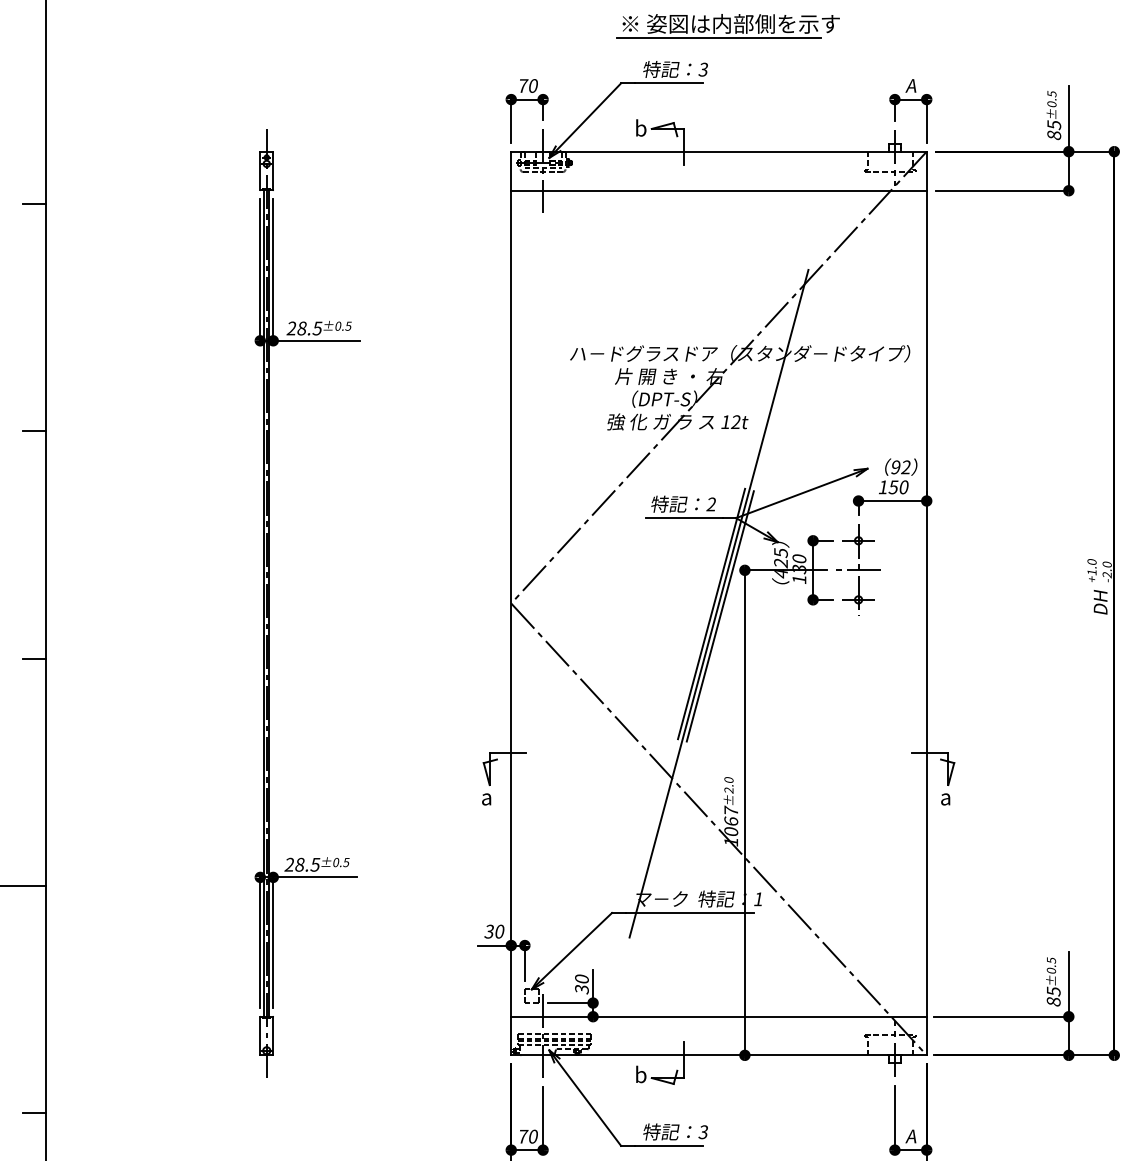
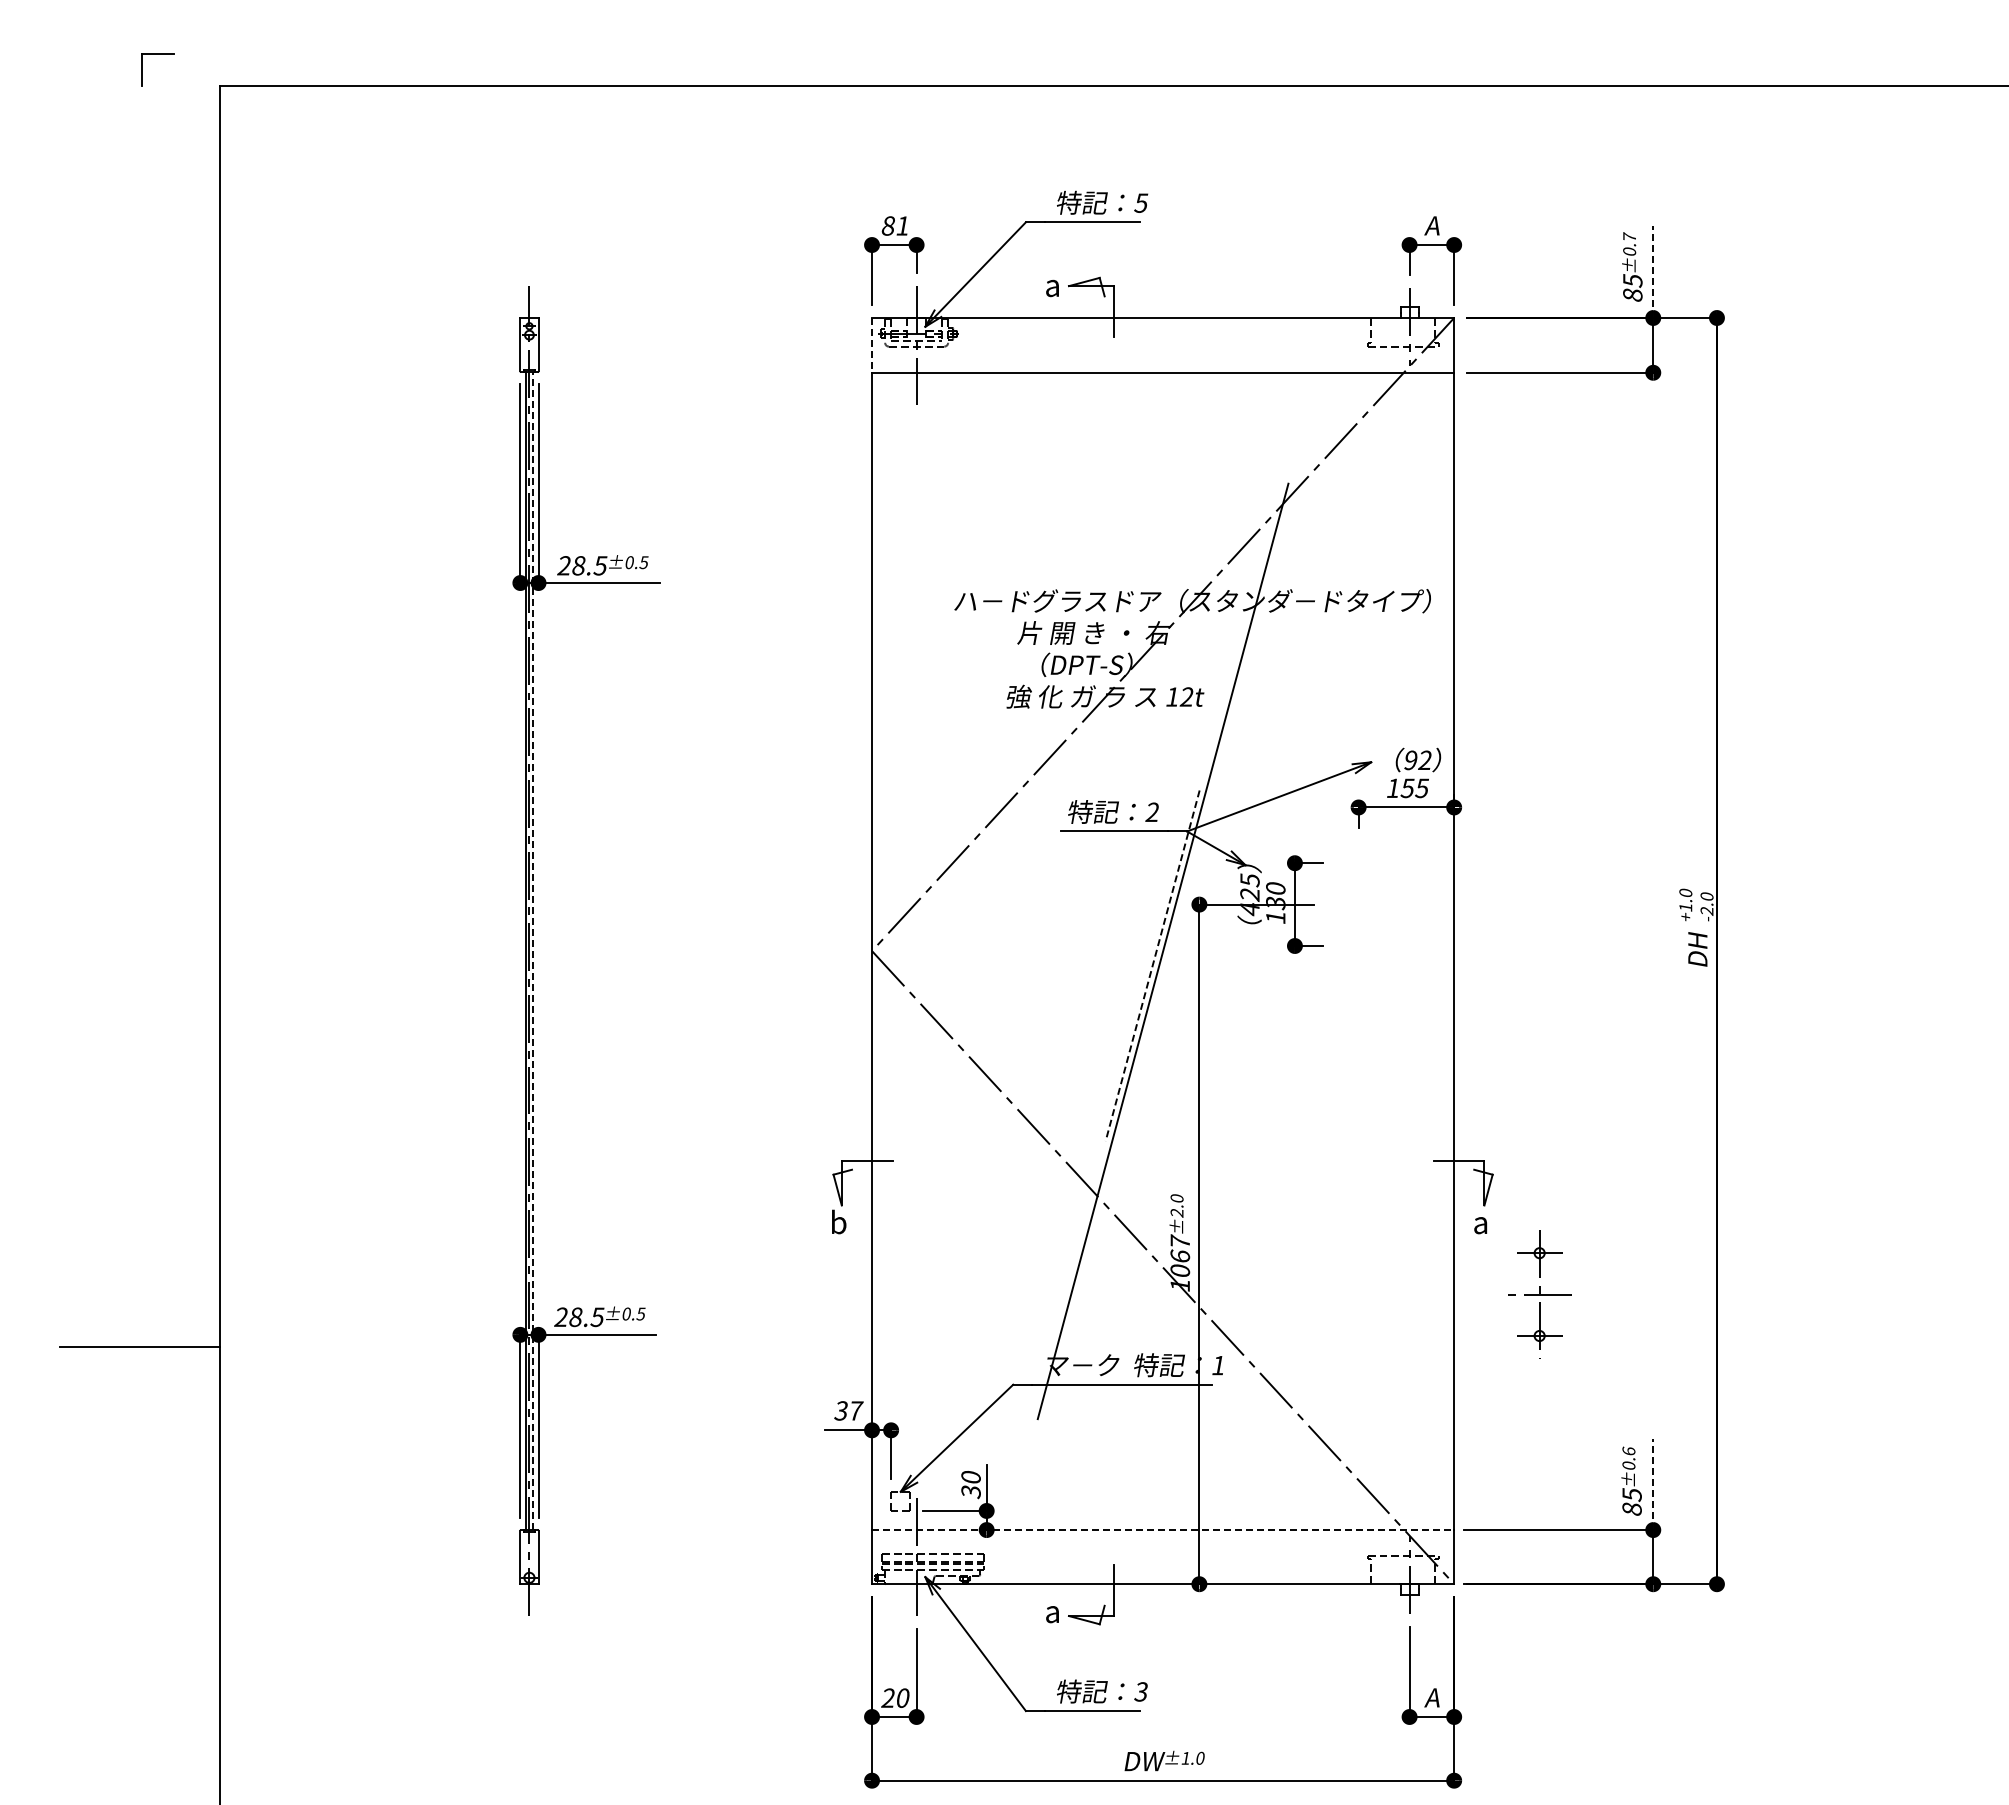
part: (727, 26) -> (1175, 142), removed
text: (703, 69) -> (1141, 202), 3 -> 5
text: (528, 85) -> (895, 225), 70 -> 81
text: (1051, 94) -> (1629, 237), ±0.5 -> ±0.7
line: (1068, 119) -> (1653, 272), solid -> dashed
text: (640, 127) -> (1053, 284), b -> a
line: (511, 171) -> (872, 345), solid -> dashed
line: (34, 204) -> (203, 391), removed
line: (34, 431) -> (203, 710), removed
text: (903, 487) -> (1421, 788), 150 -> 155
part: (858, 570) -> (1539, 1294), moved
line: (269, 603) -> (533, 951), solid -> dashed
line: (711, 613) -> (1152, 965), solid -> dashed
line: (719, 615) -> (1164, 968), removed
line: (34, 658) -> (203, 1028), removed
text: (487, 796) -> (838, 1221), a -> b
text: (500, 931) -> (856, 1410), 30 -> 37
text: (1051, 960) -> (1628, 1451), ±0.5 -> ±0.6
line: (1068, 984) -> (1653, 1484), solid -> dashed
line: (719, 1017) -> (1163, 1530), solid -> dashed
text: (640, 1074) -> (1053, 1610), b -> a
line: (34, 1113) -> (203, 1665), removed
text: (523, 1136) -> (888, 1697), 70 -> 20

